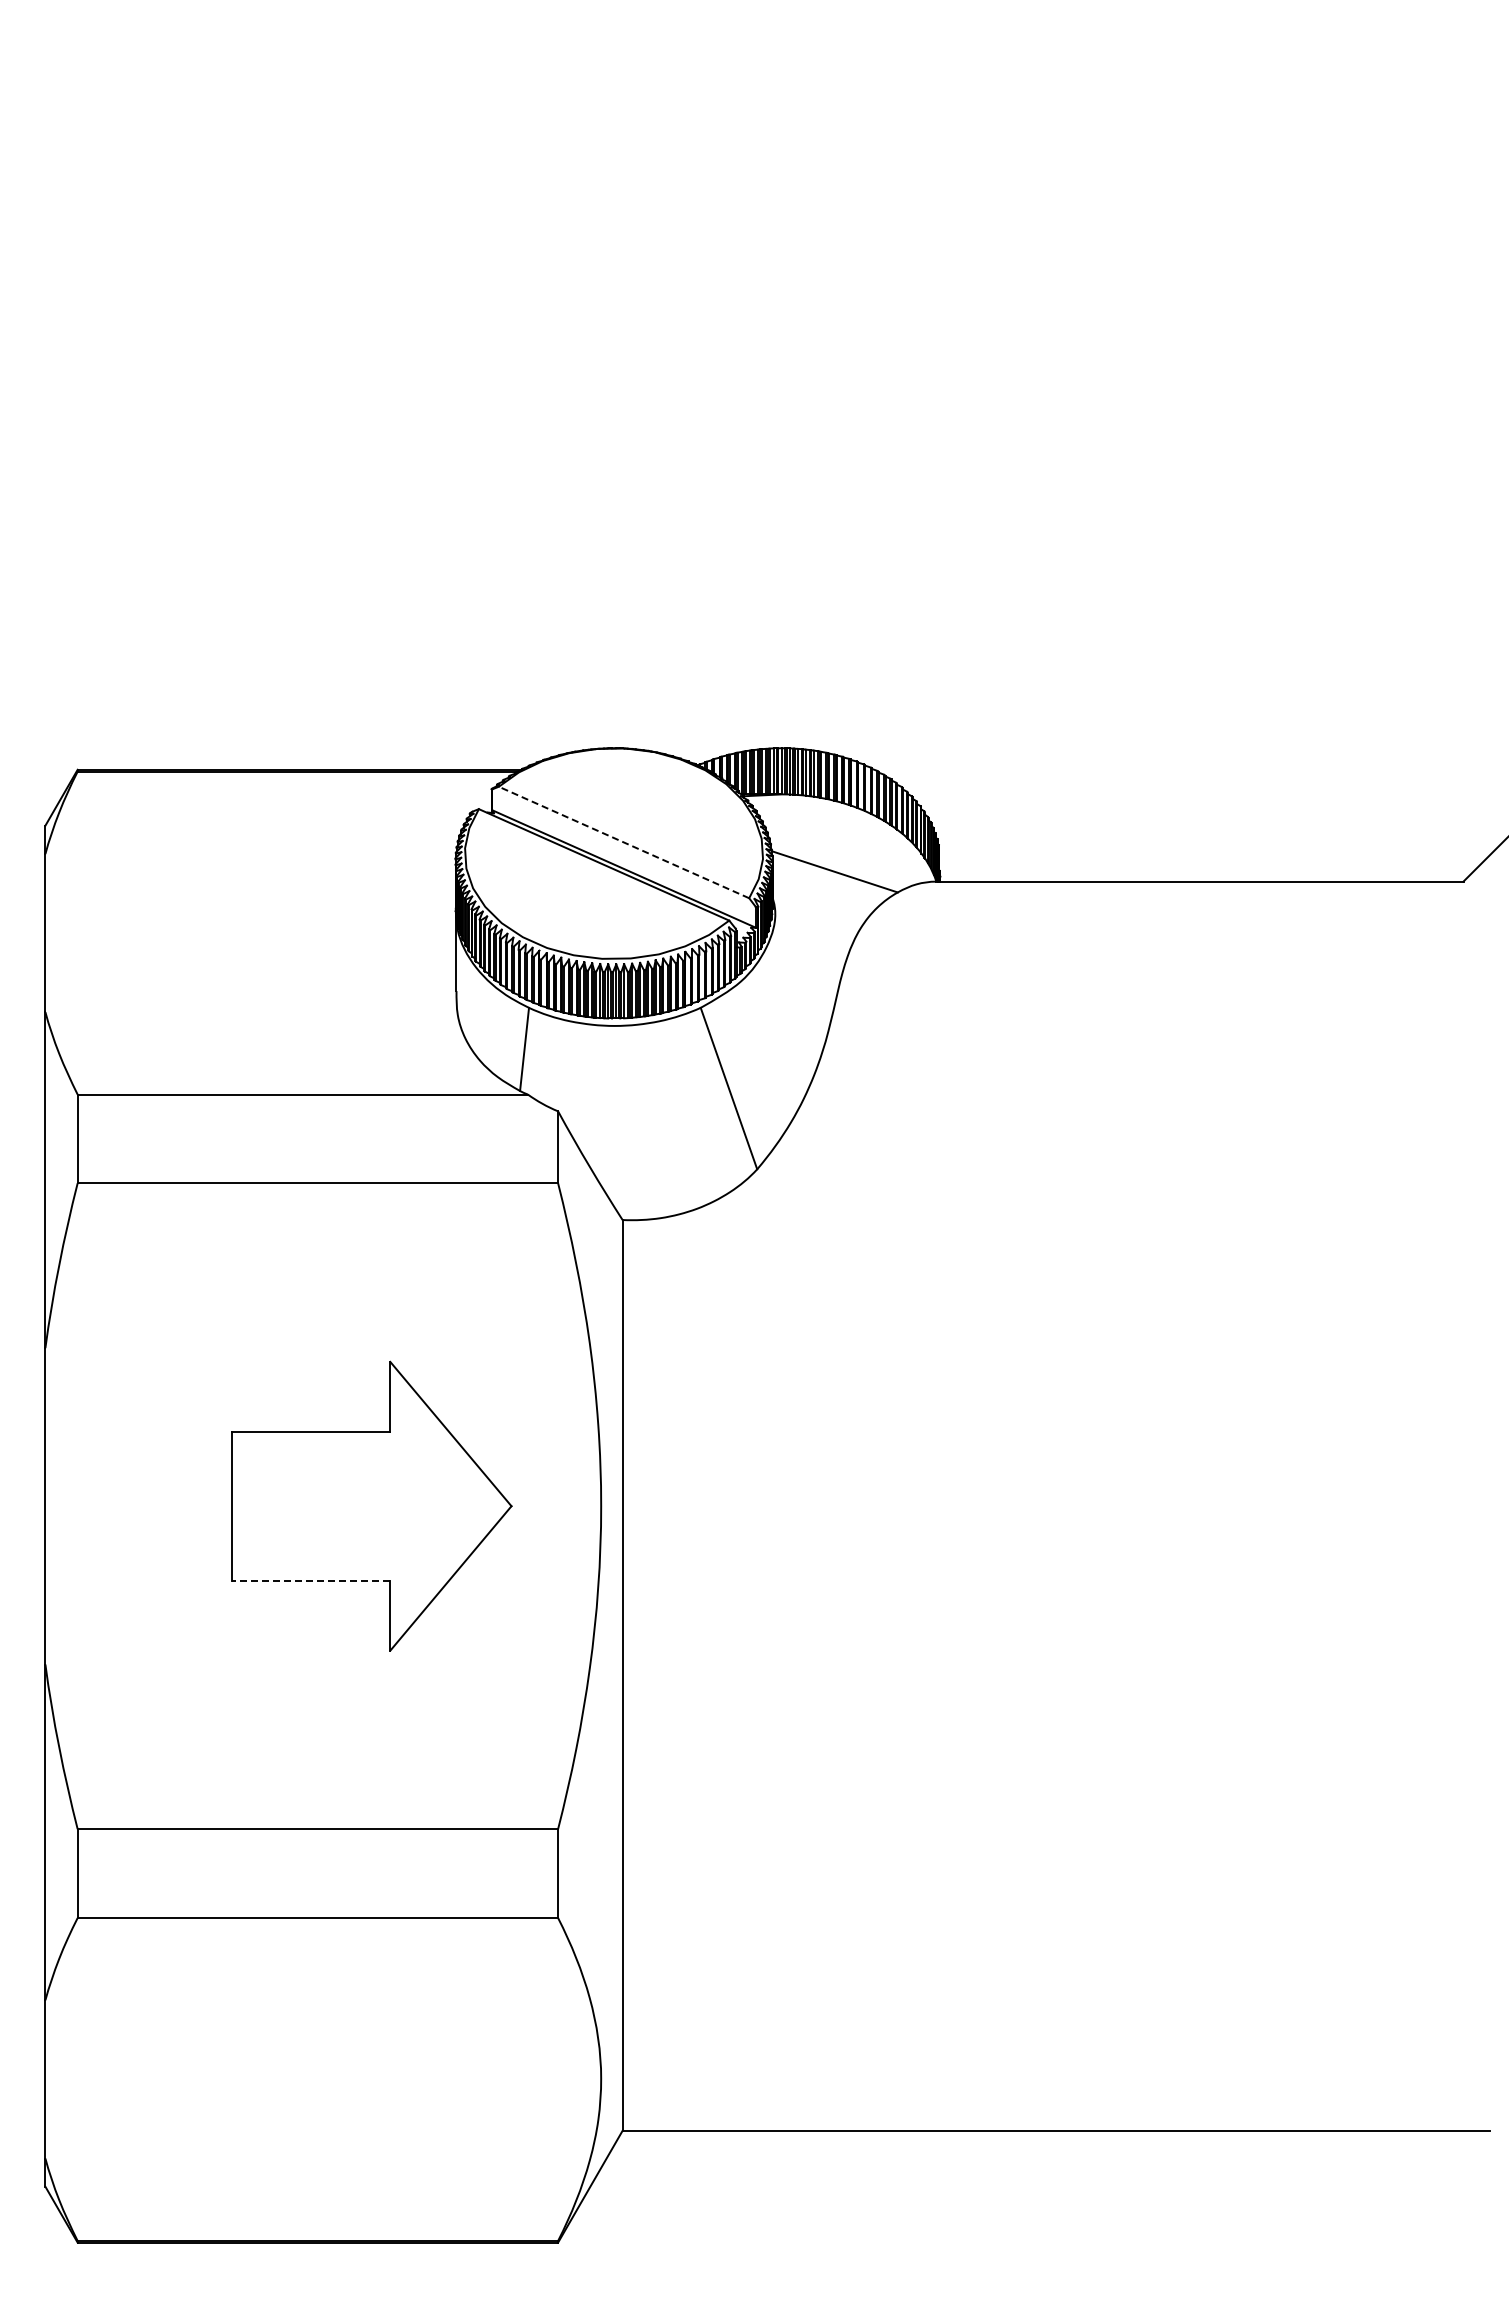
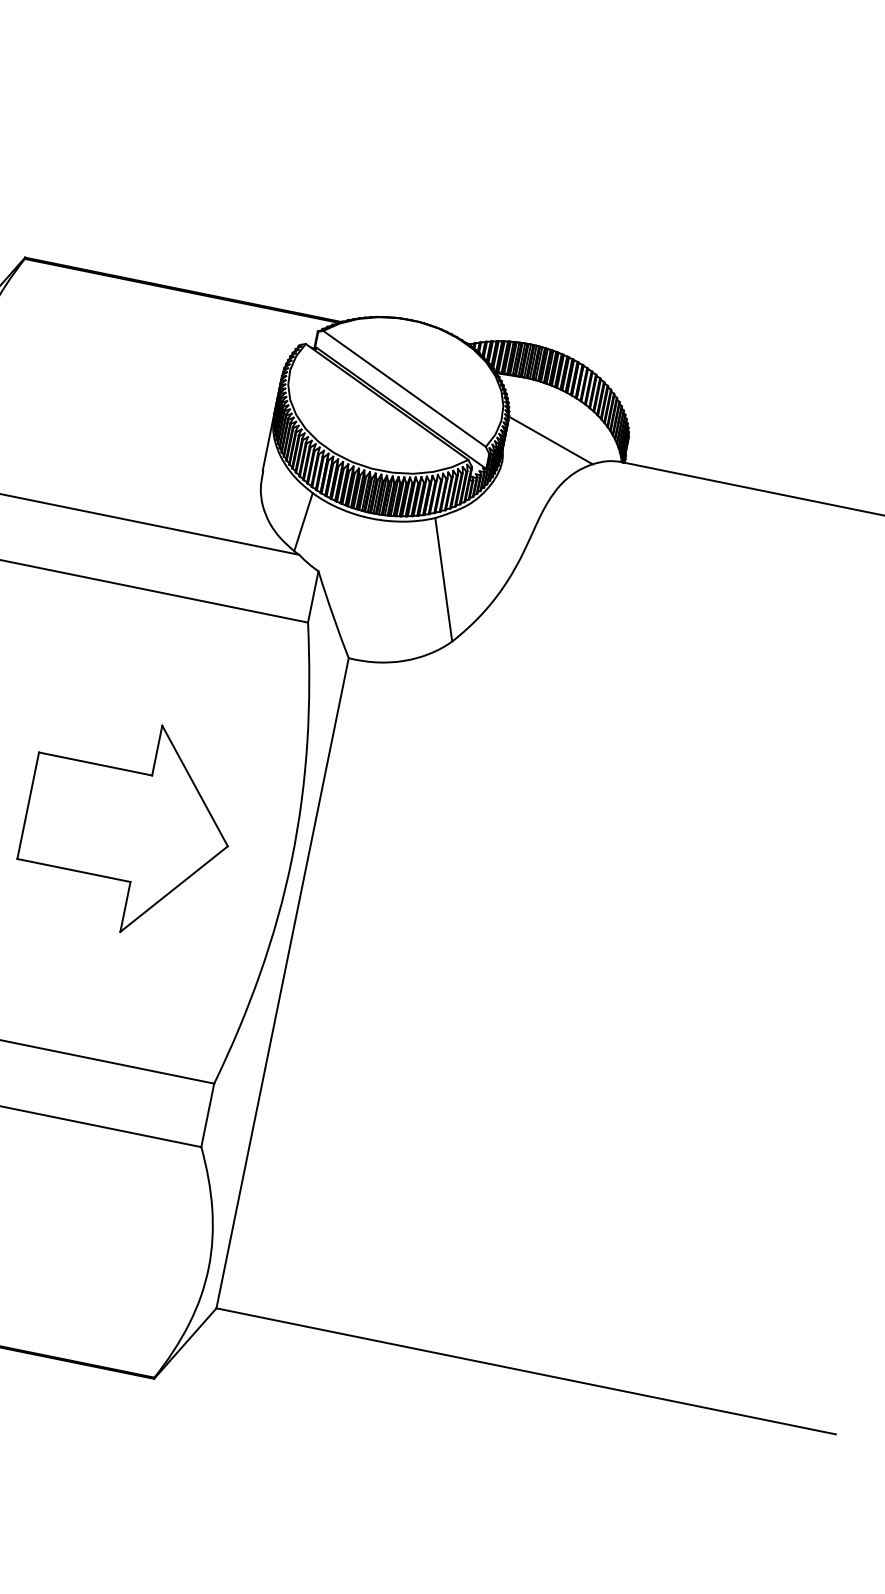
line: (623, 842) -> (404, 388), dashed -> solid
line: (310, 1580) -> (73, 870), dashed -> solid

